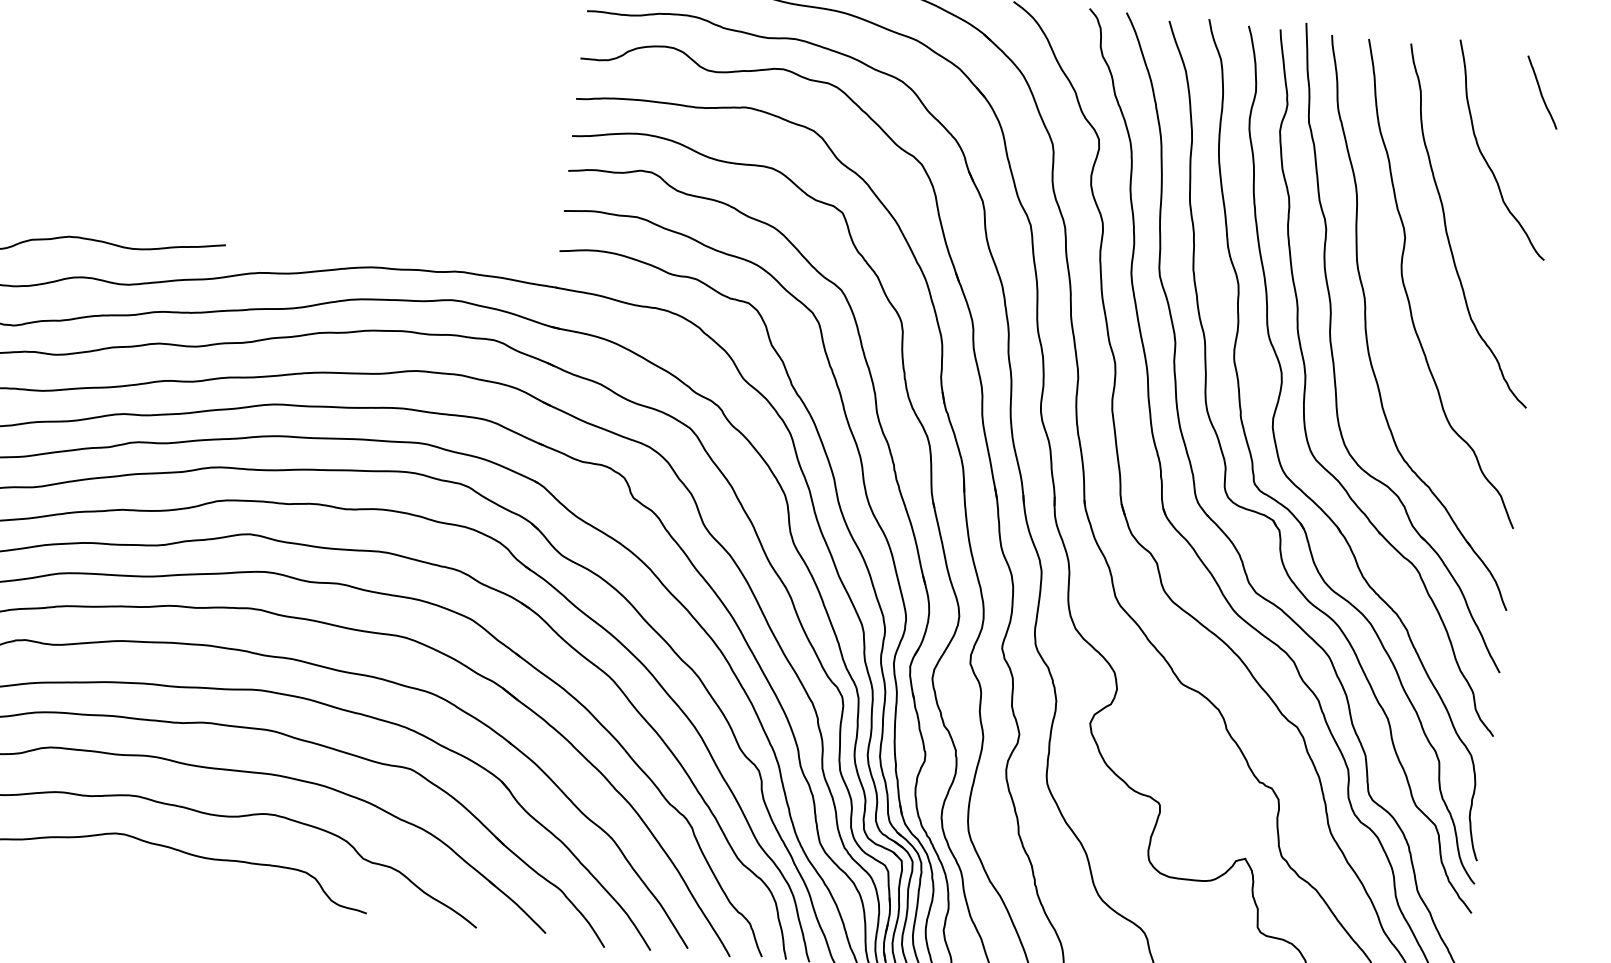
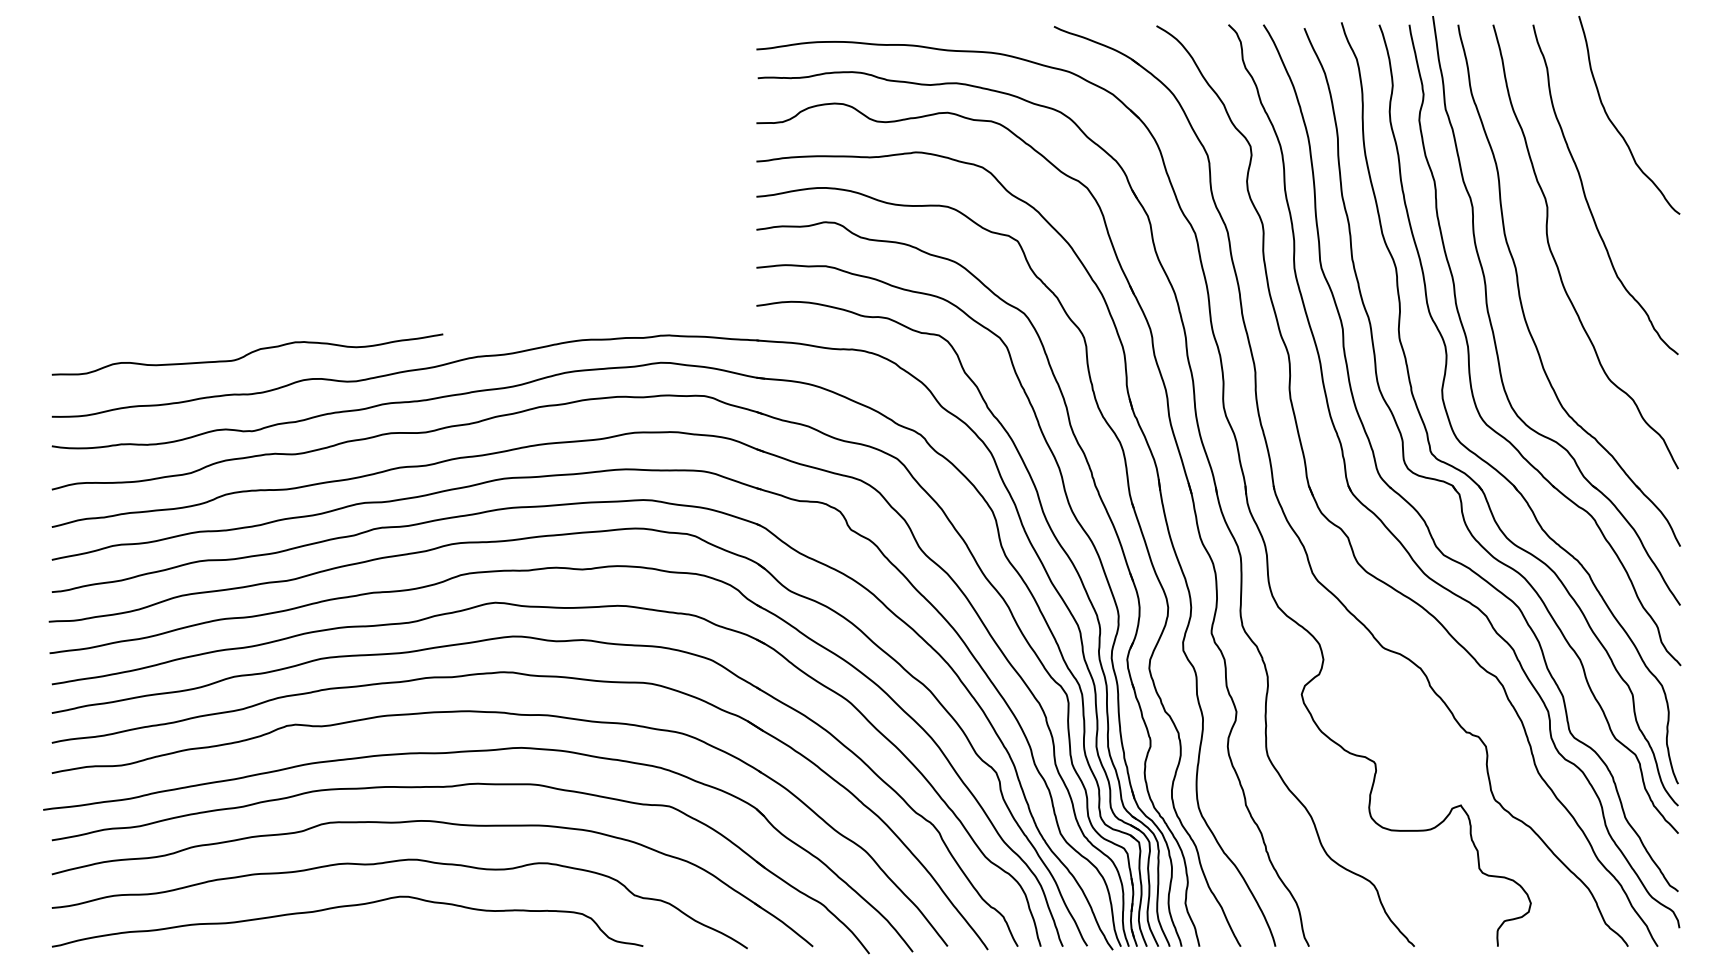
curve: (1541, 92) -> (1660, 57), removed

